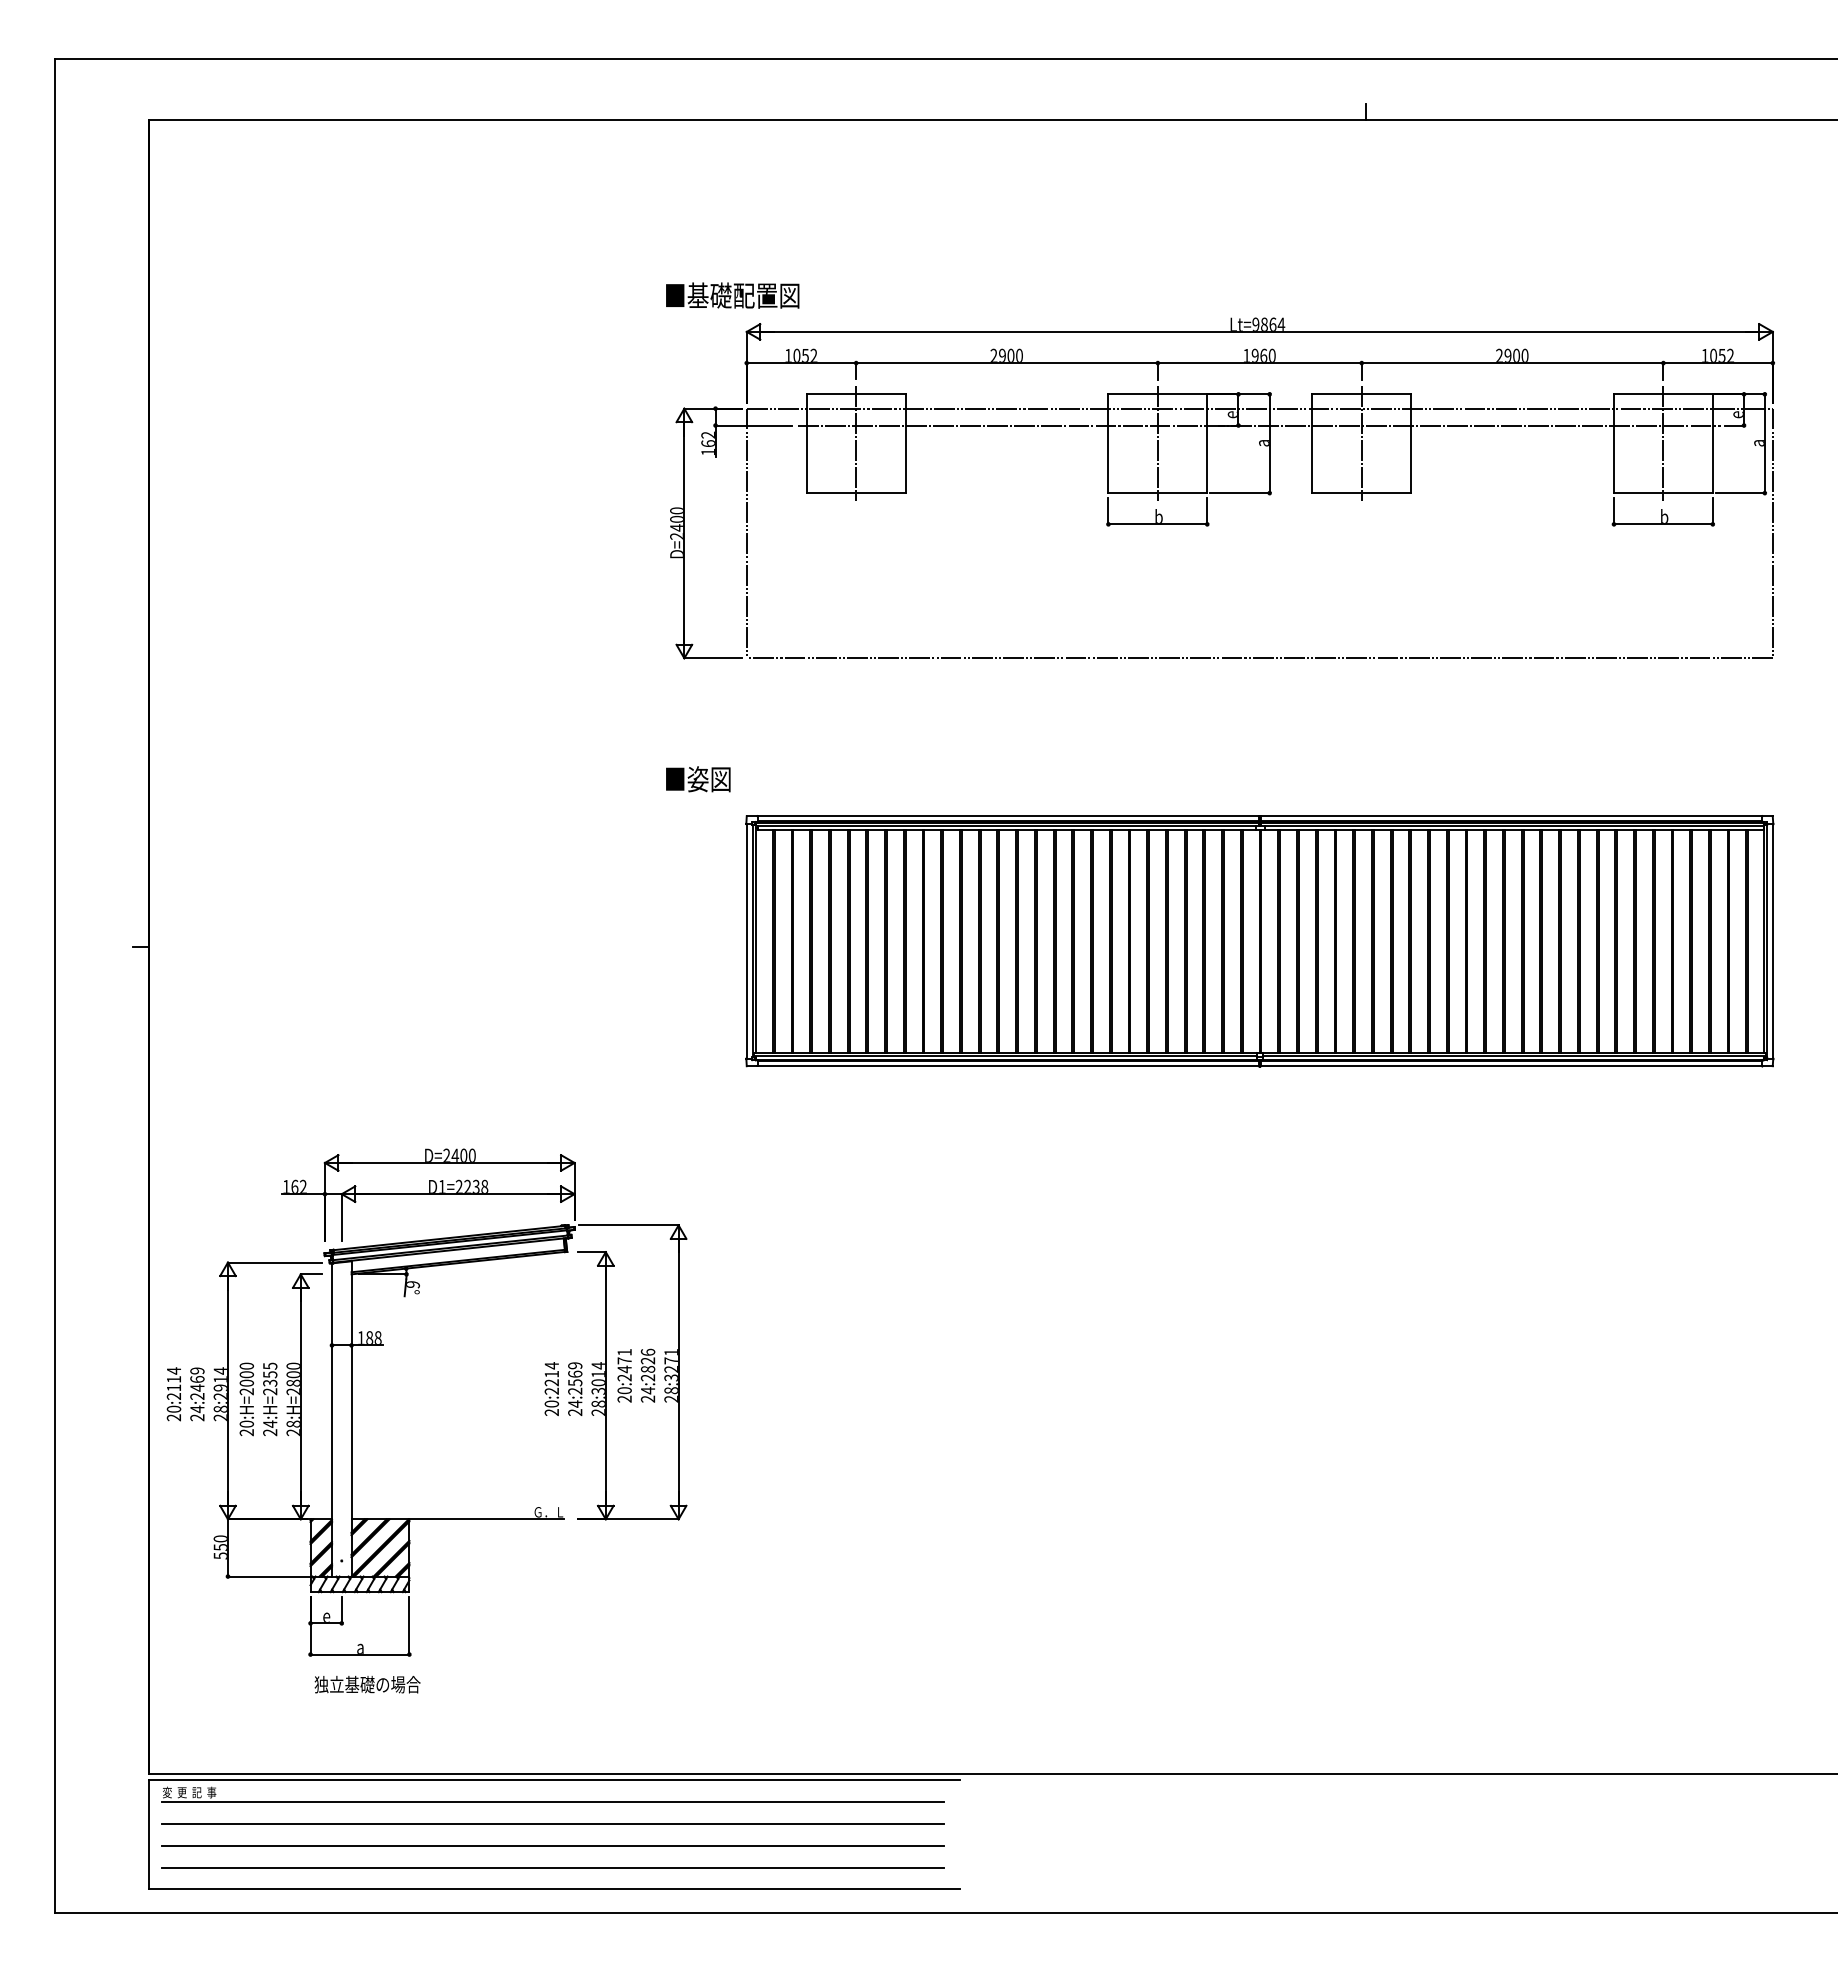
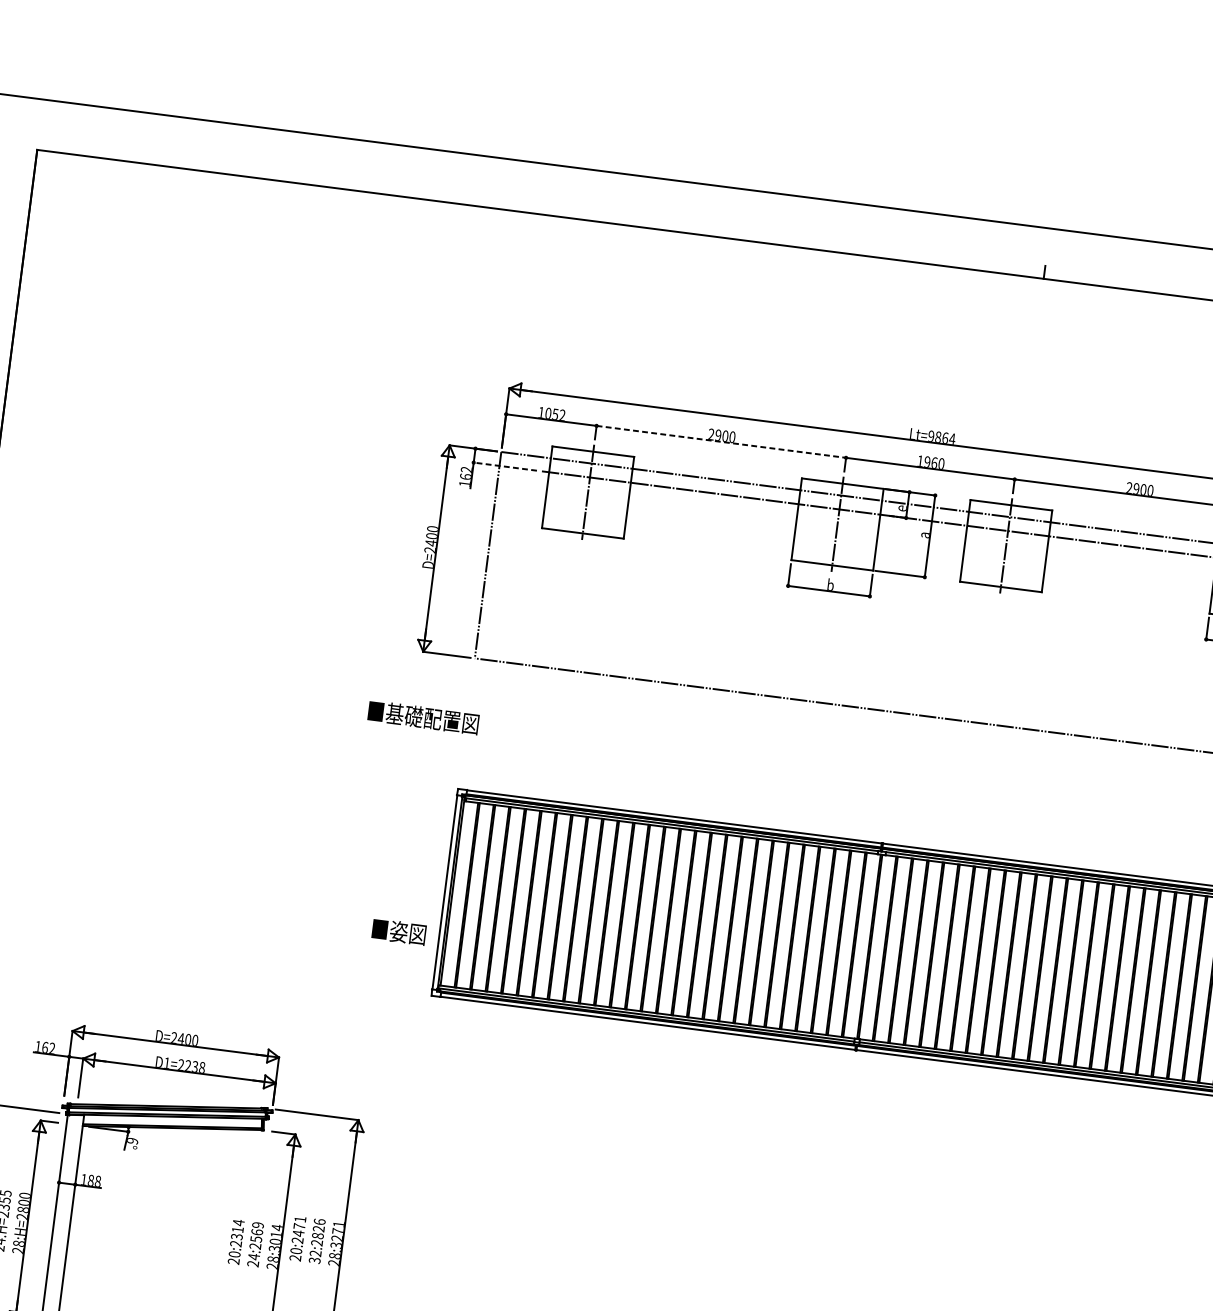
text: (732, 295) -> (423, 717), moved
line: (1007, 363) -> (721, 442), solid -> dashed
line: (753, 425) -> (505, 466), solid -> dashed
text: (698, 779) -> (399, 932), moved
text: (552, 1382) -> (237, 1236), 20:2214 -> 20:2314
text: (647, 1394) -> (314, 1256), 24:2826 -> 32:2826

